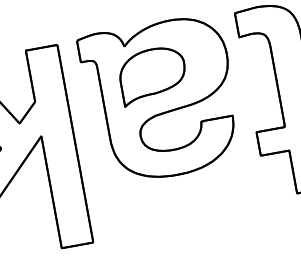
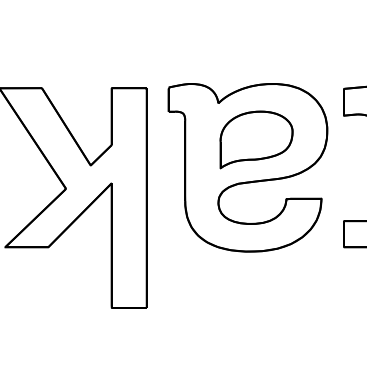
part: (152, 75) -> (256, 139), moved

